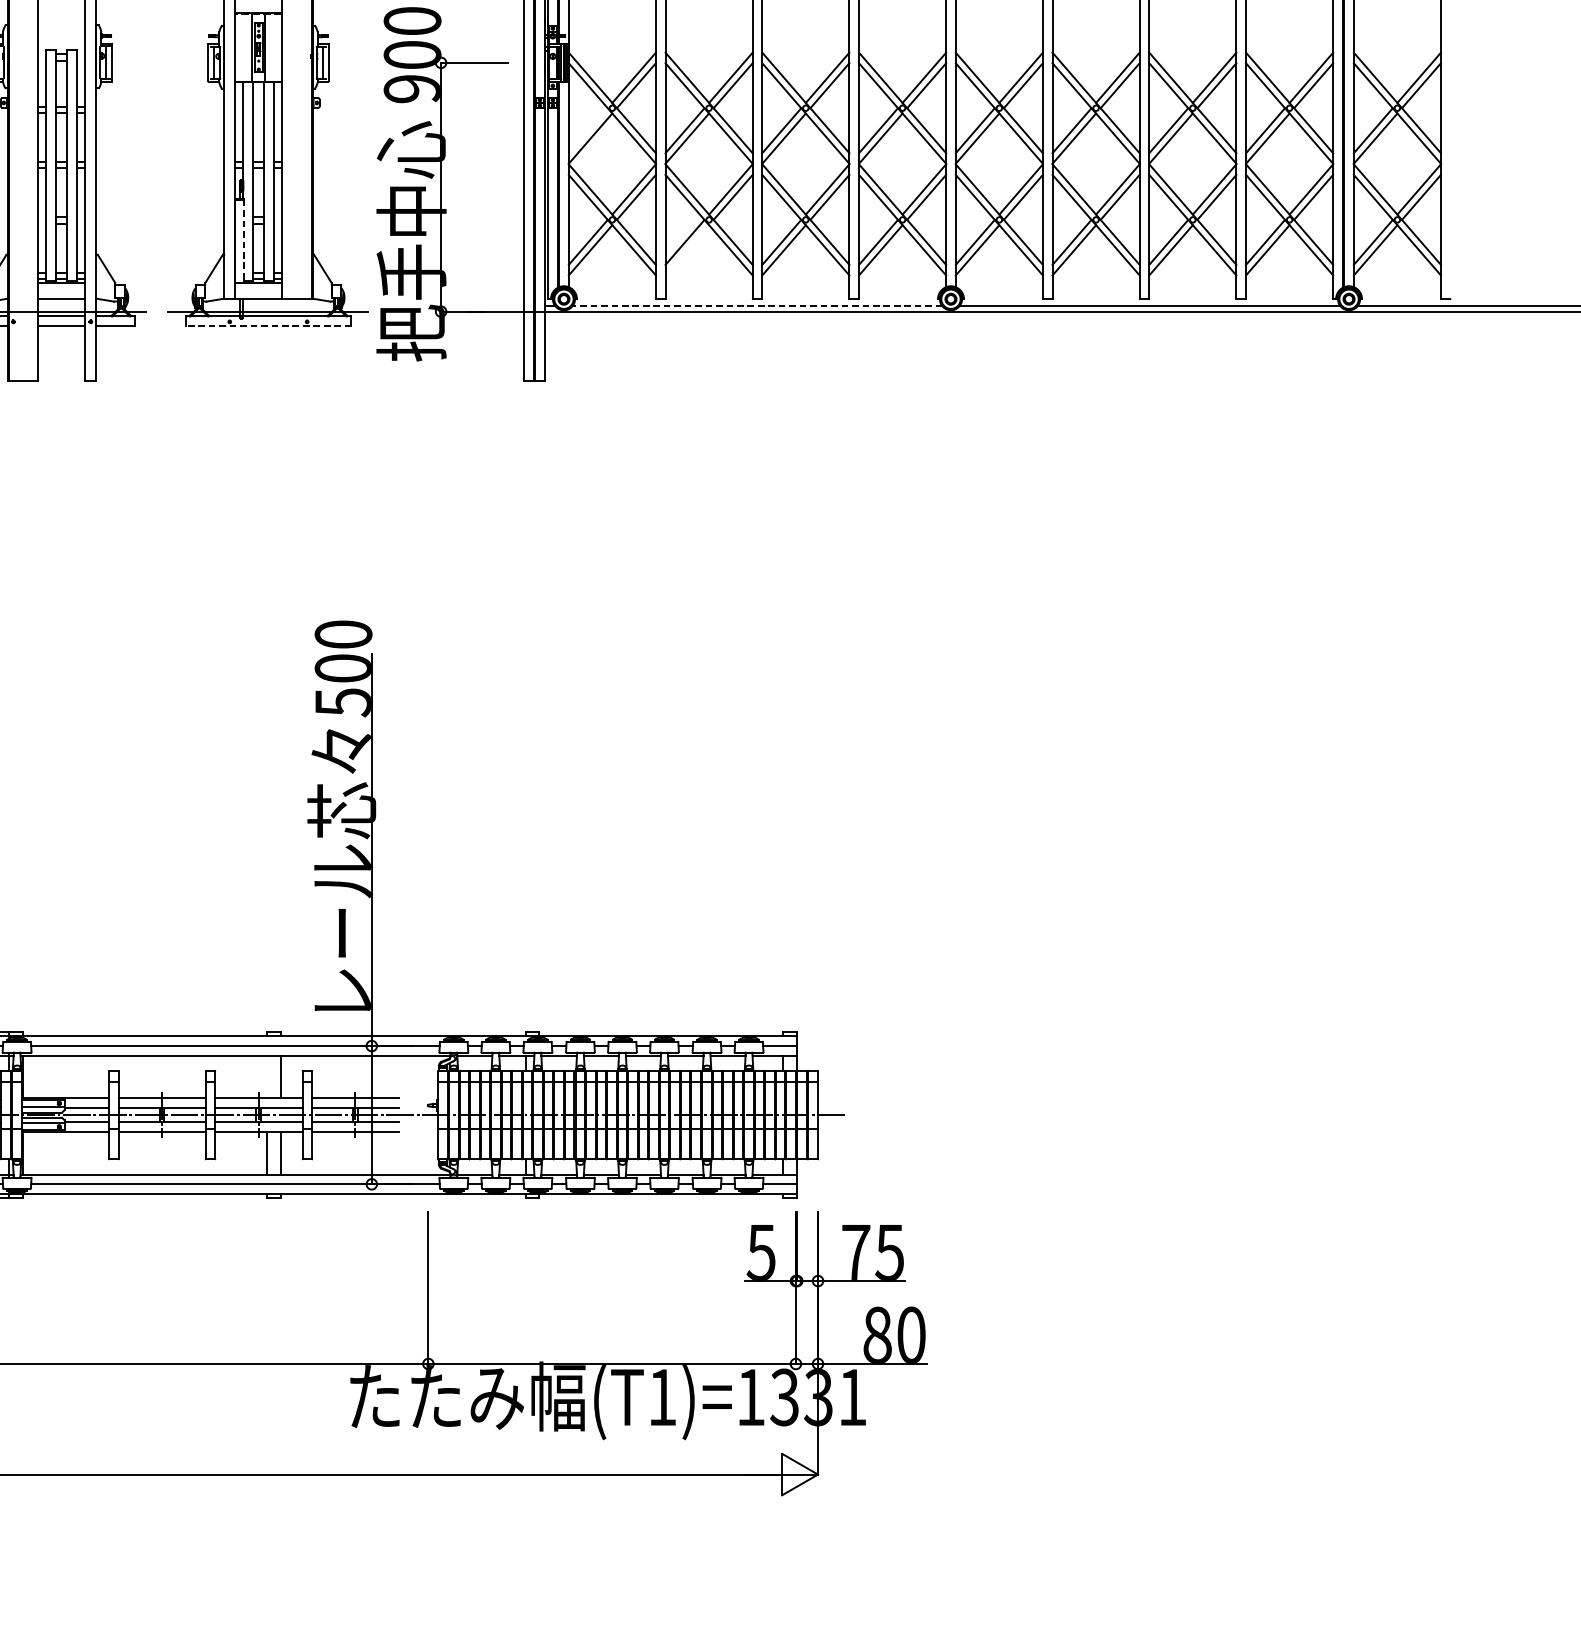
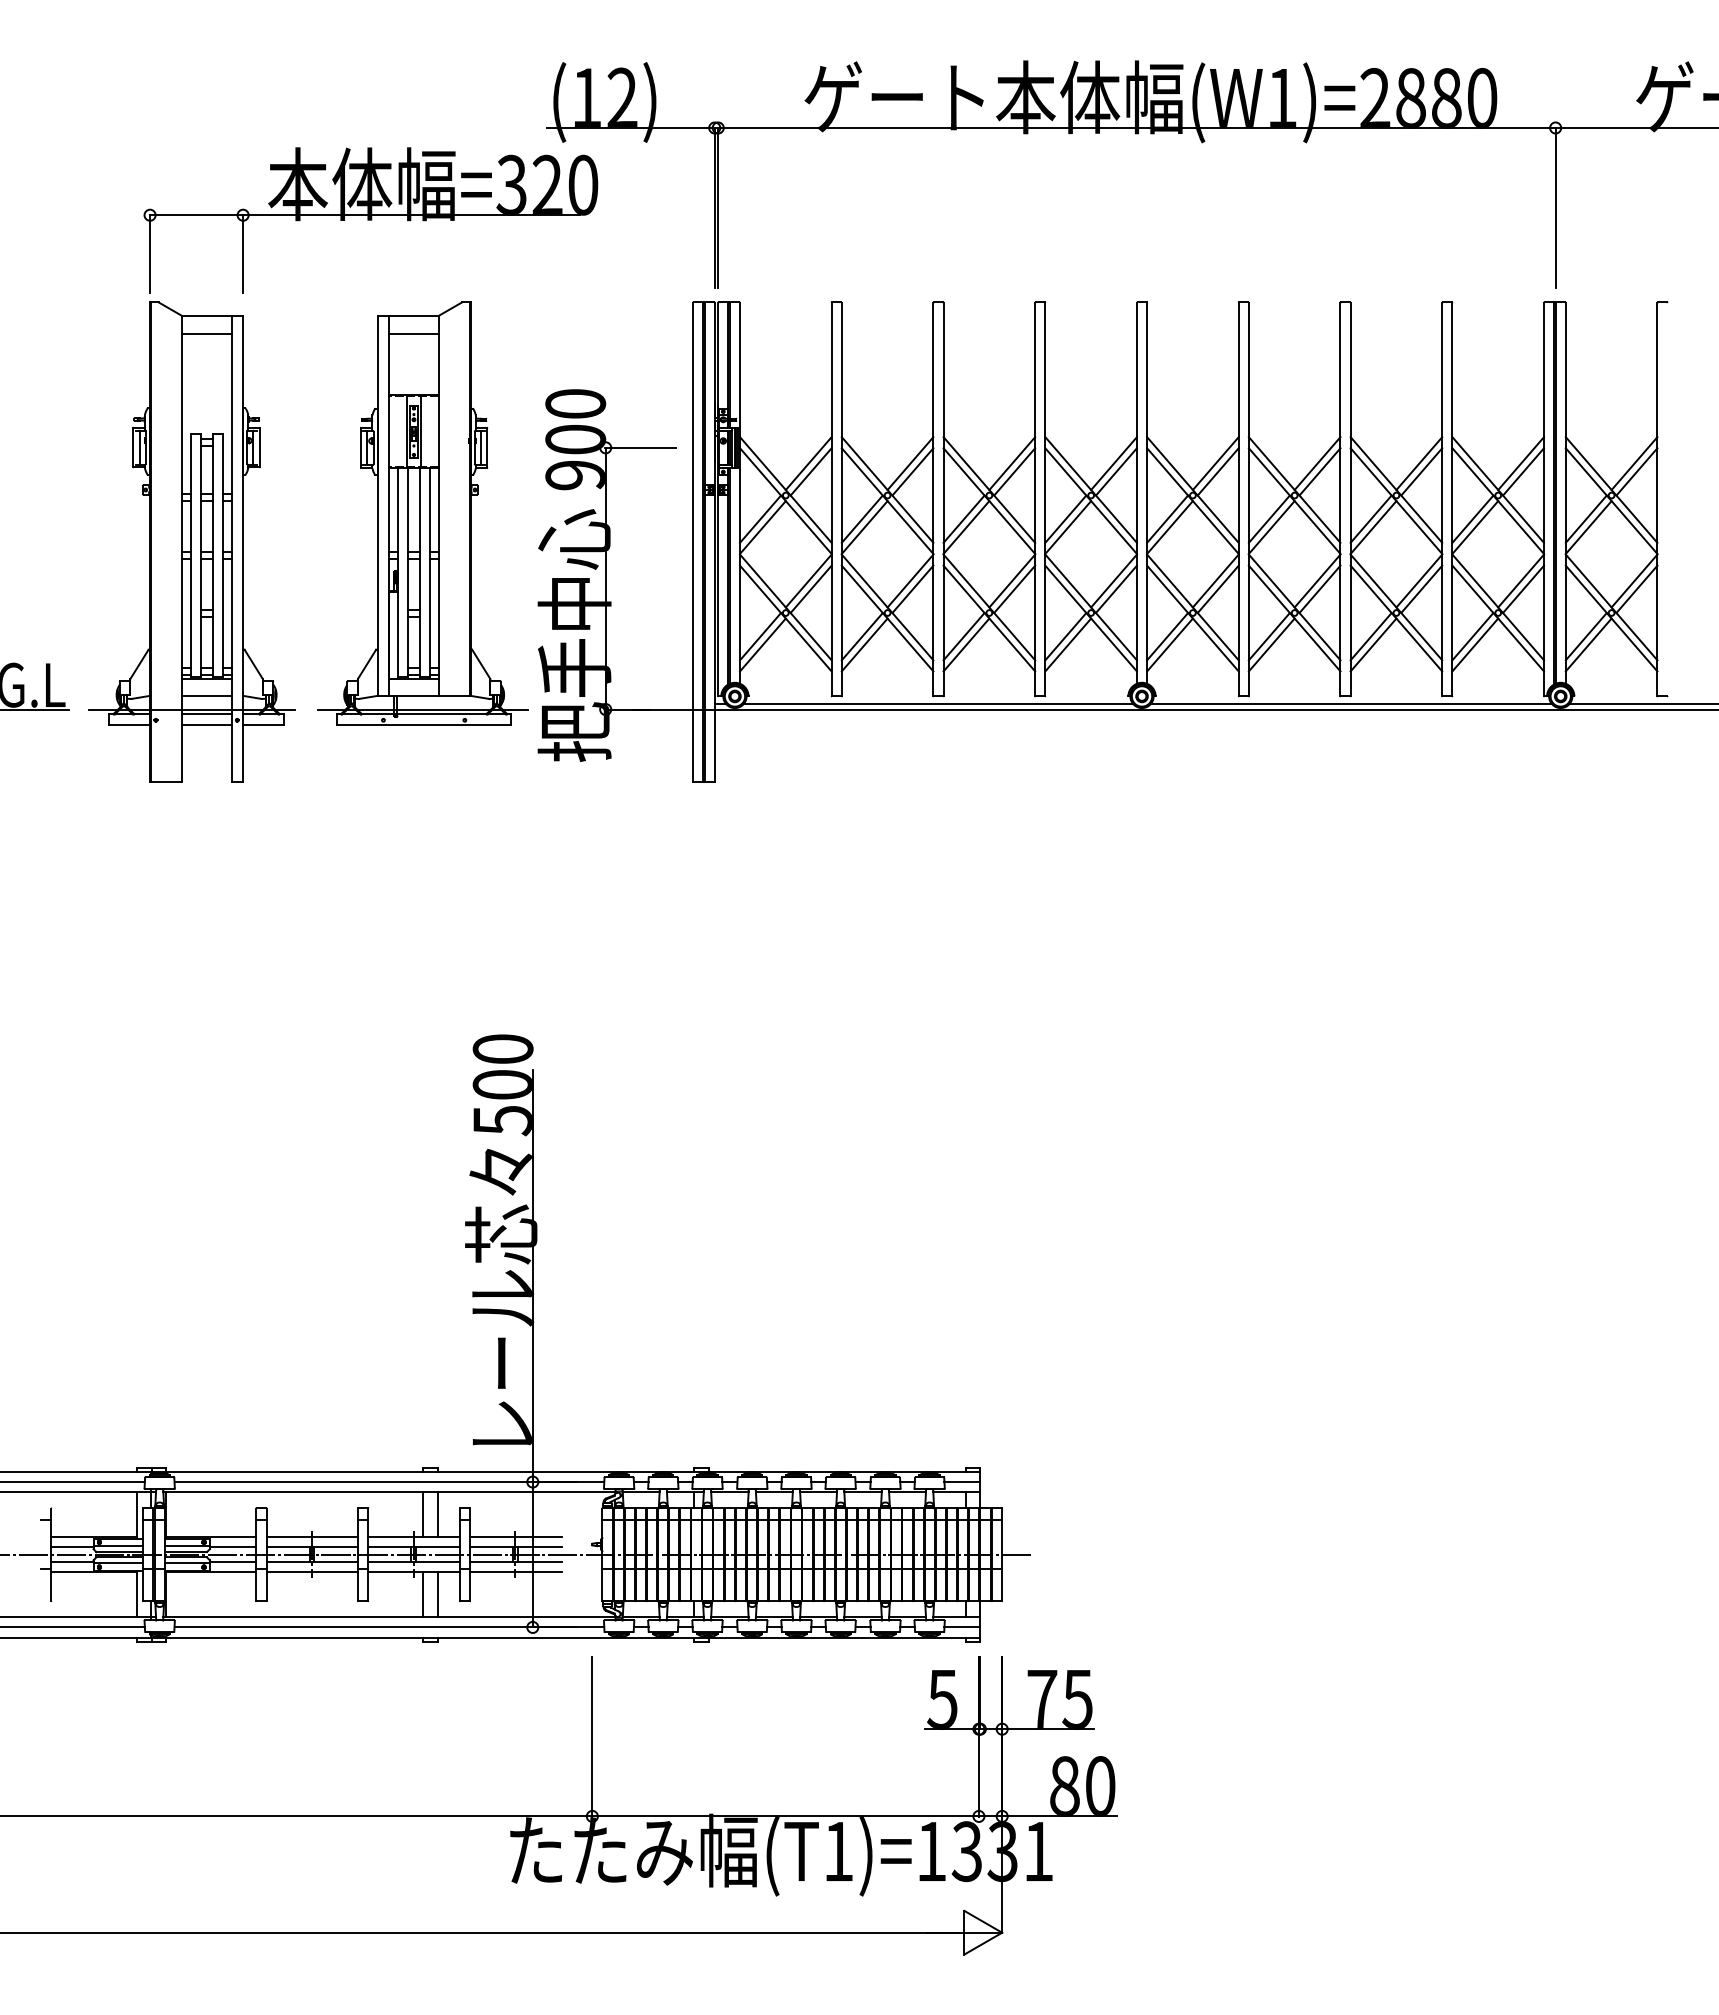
line: (588, 130) -> (760, 518), added
line: (243, 241) -> (397, 635), dashed -> solid
line: (687, 249) -> (864, 644), added
line: (757, 305) -> (938, 703), dashed -> solid
line: (267, 325) -> (423, 724), dashed -> solid
line: (267, 1076) -> (423, 1514), added

